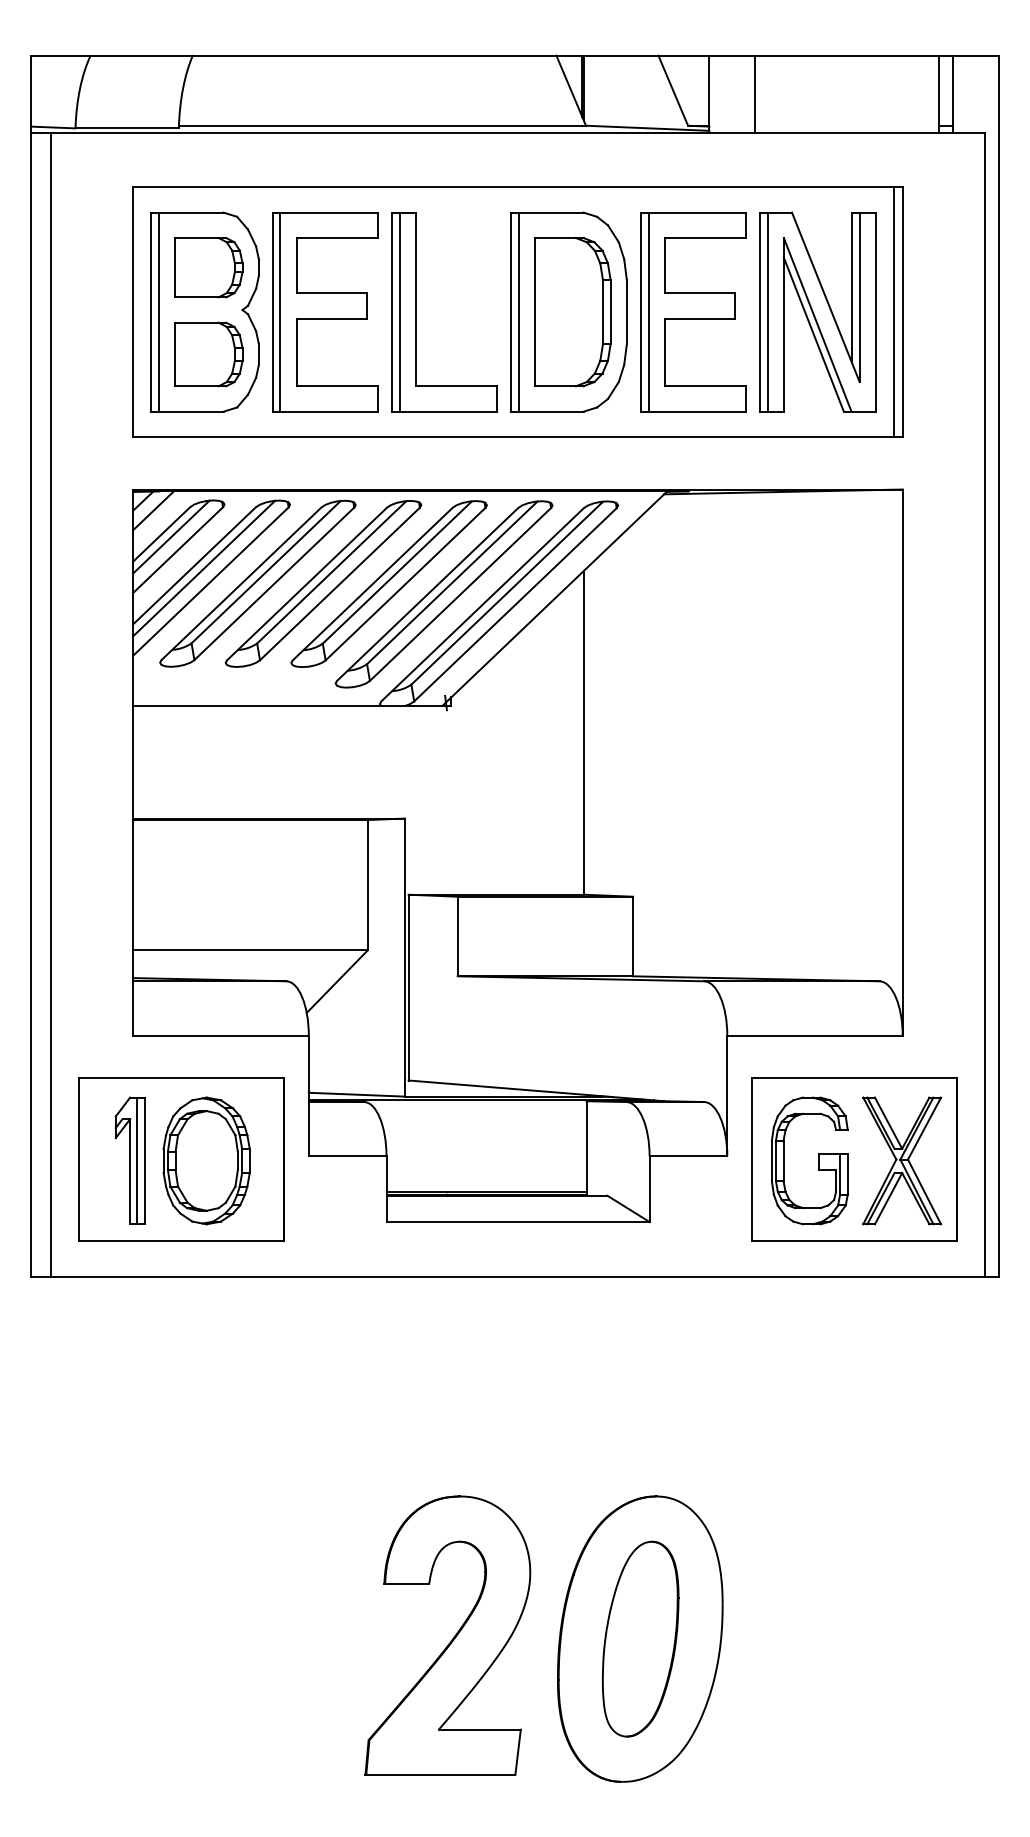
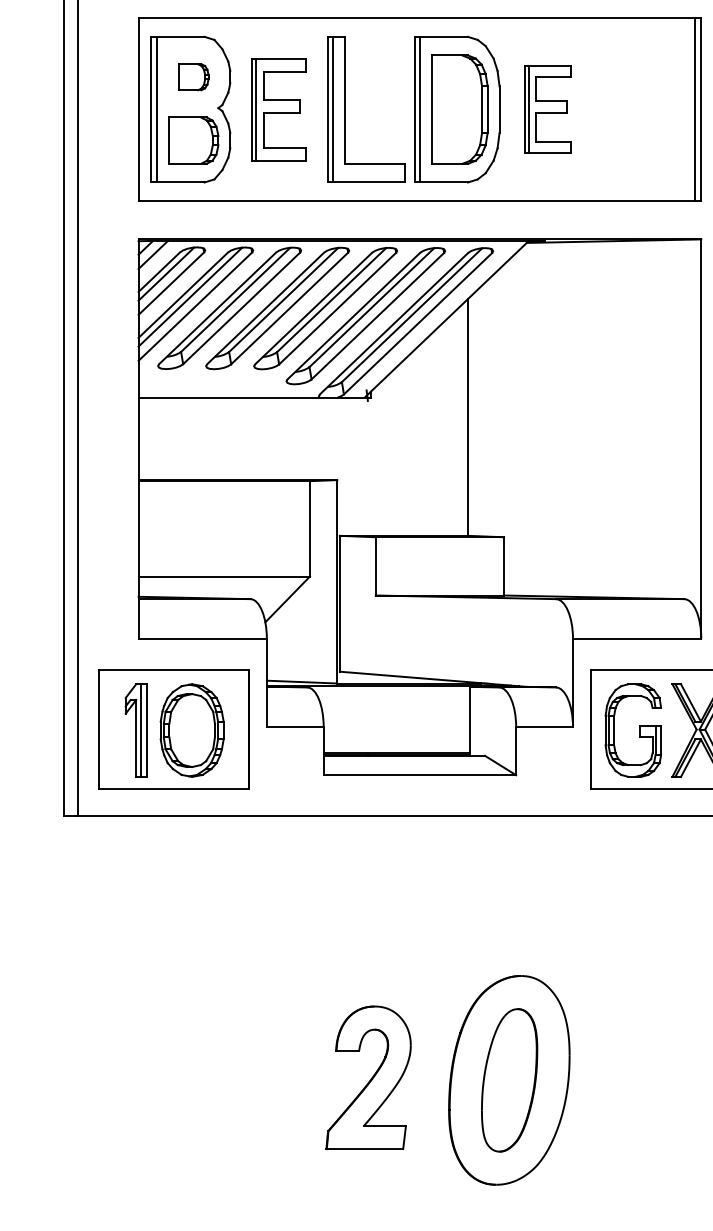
part: (208, 267) -> (193, 77), size x0.6
part: (817, 311) -> (638, 109), removed
part: (325, 312) -> (279, 109), size x0.7
part: (693, 312) -> (548, 109), size x0.6
part: (447, 1635) -> (368, 1077), size x0.7

